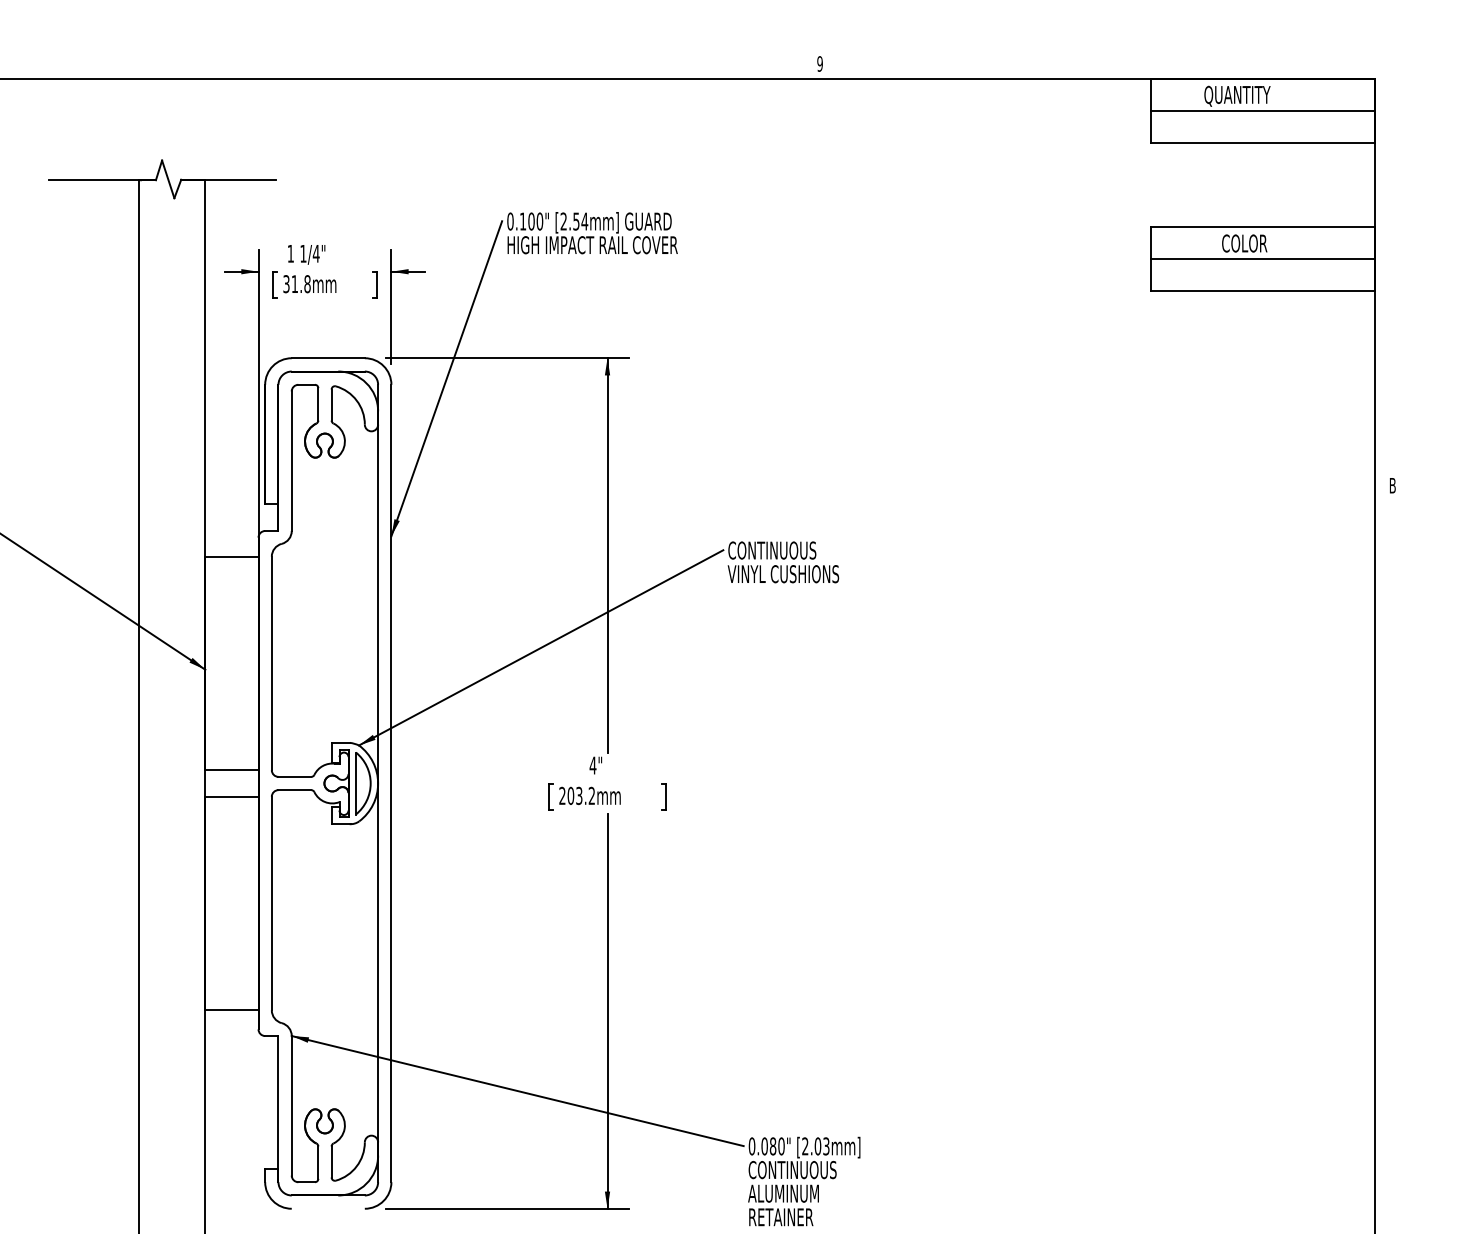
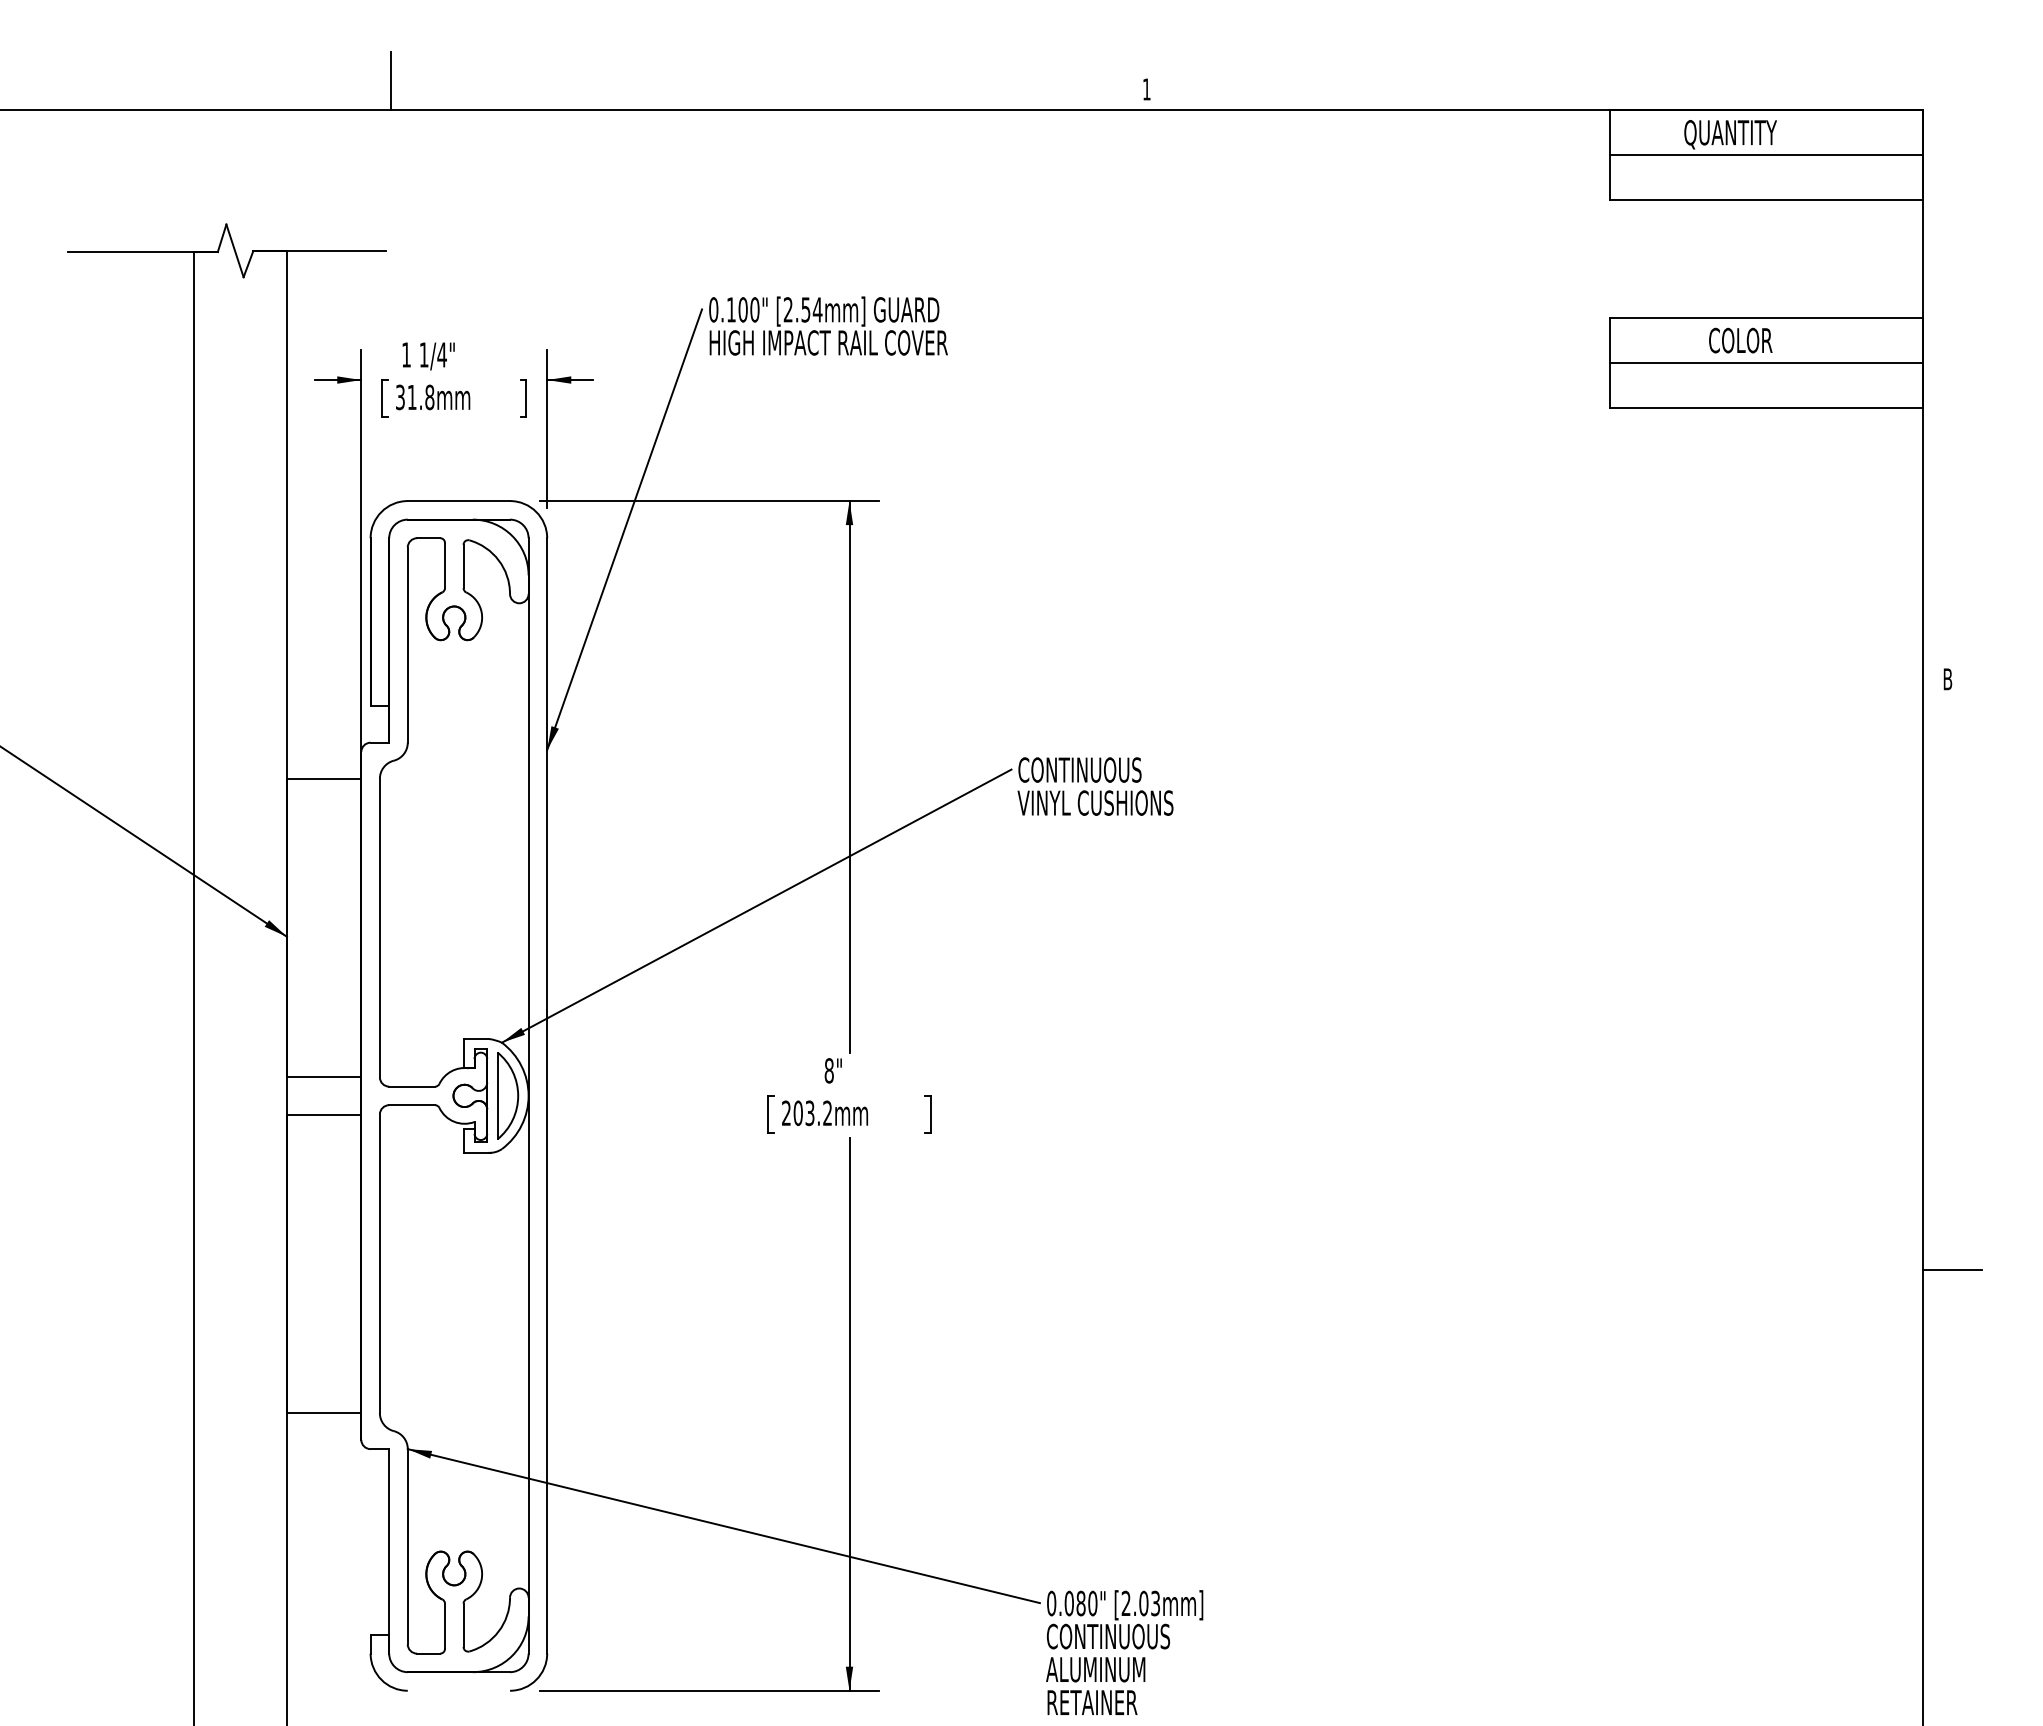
line: (280, 57) -> (391, 80), added
text: (819, 64) -> (1146, 89), 9 -> 1
text: (593, 765) -> (829, 1070), 4" -> 8"
line: (1396, 908) -> (1952, 1270), added

